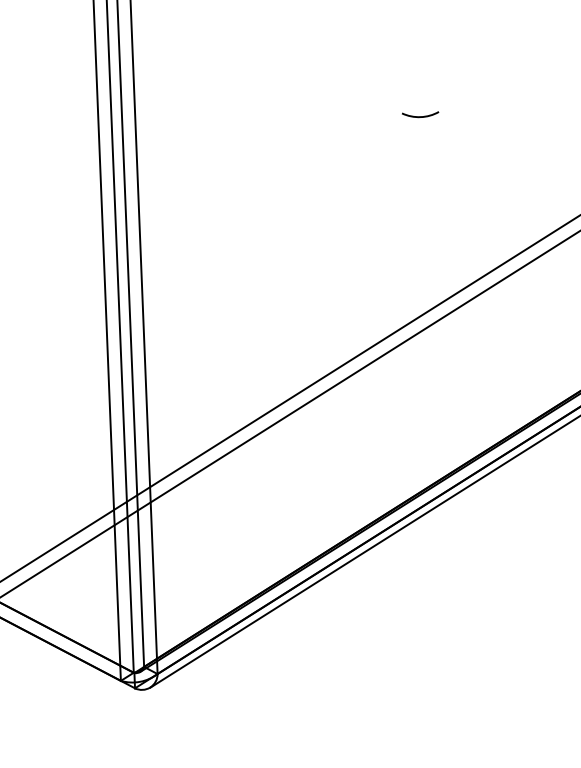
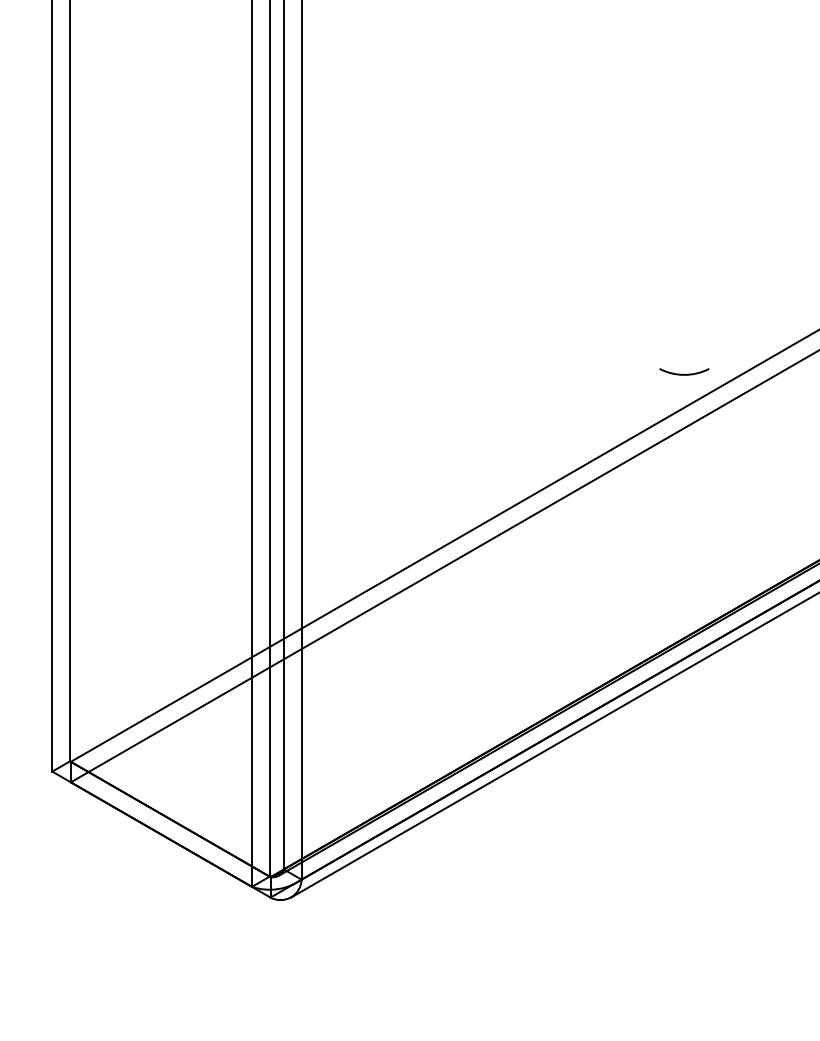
arc: (420, 116) -> (684, 374), moved

